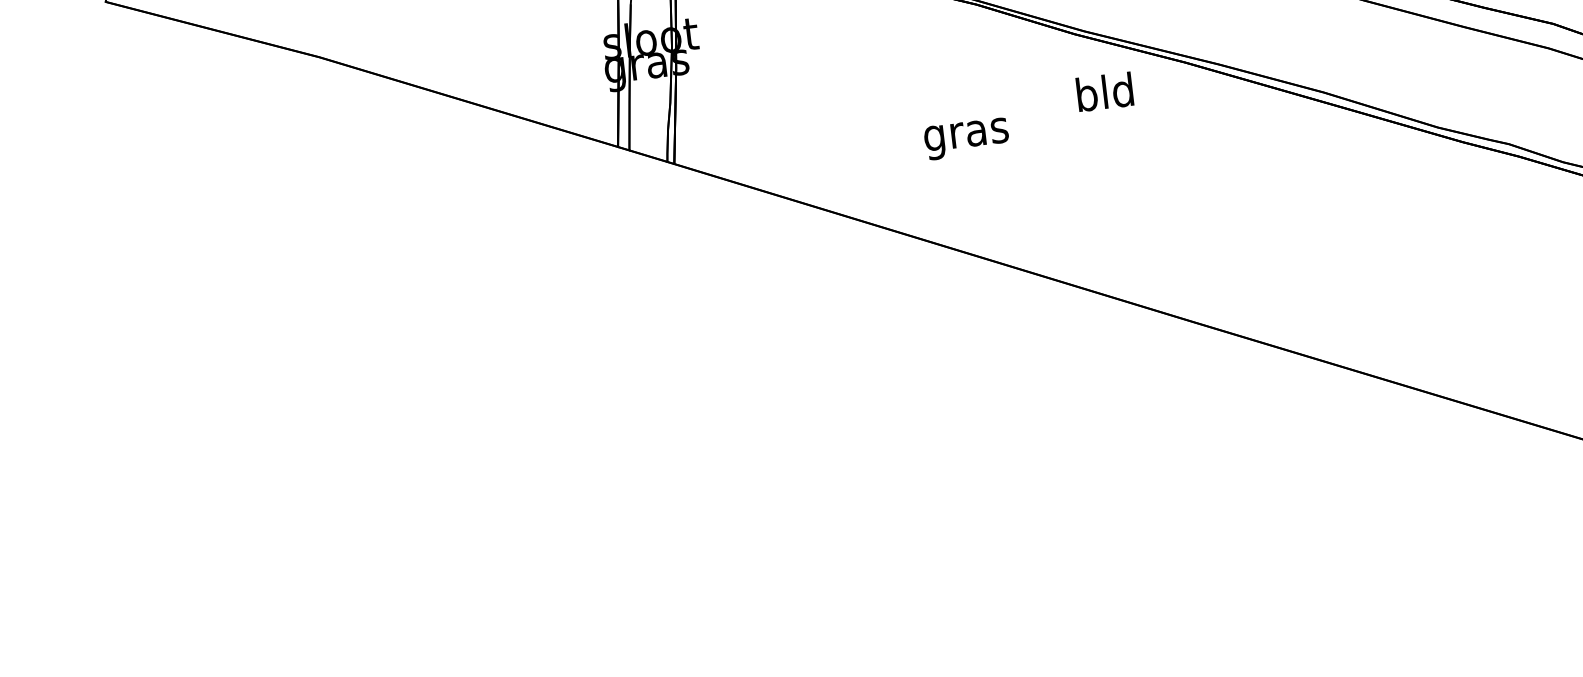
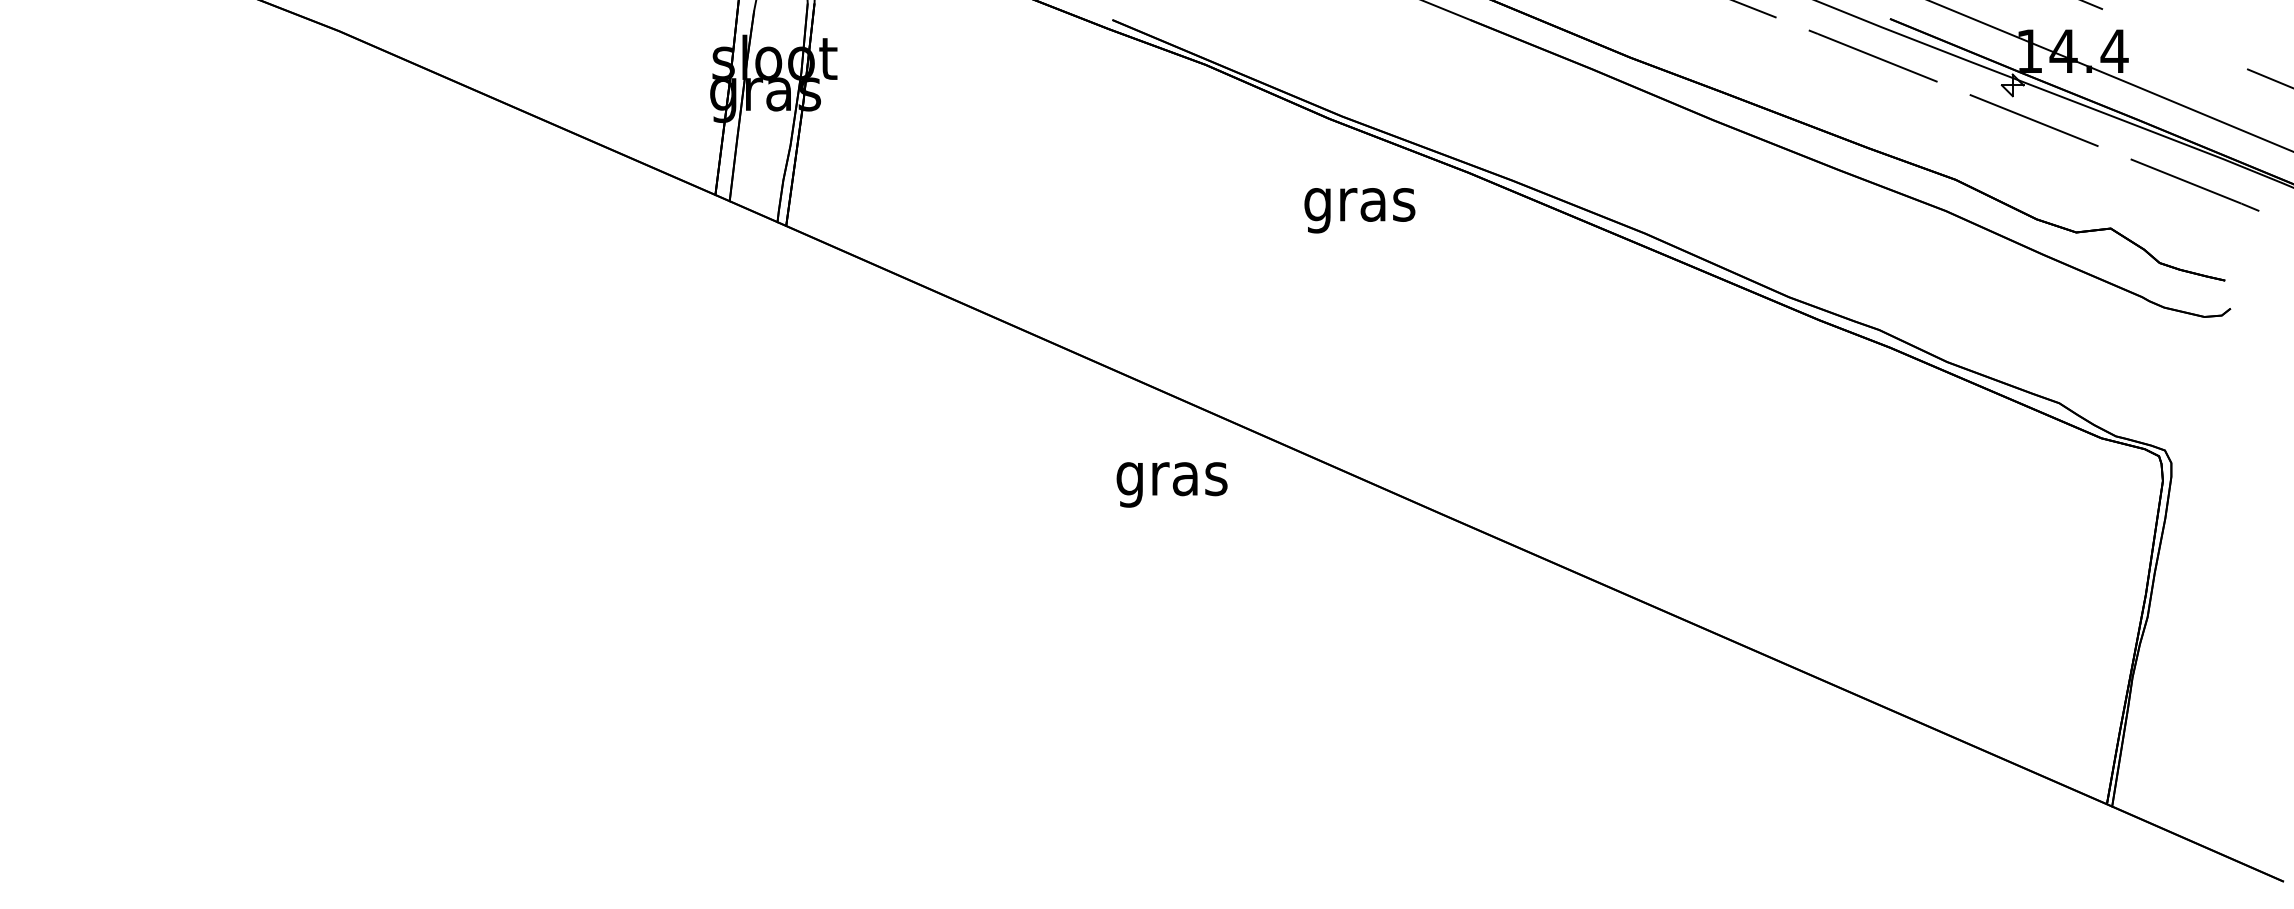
text: (1105, 96) -> (1359, 204), bld -> gras
text: (966, 138) -> (1171, 484), moved

